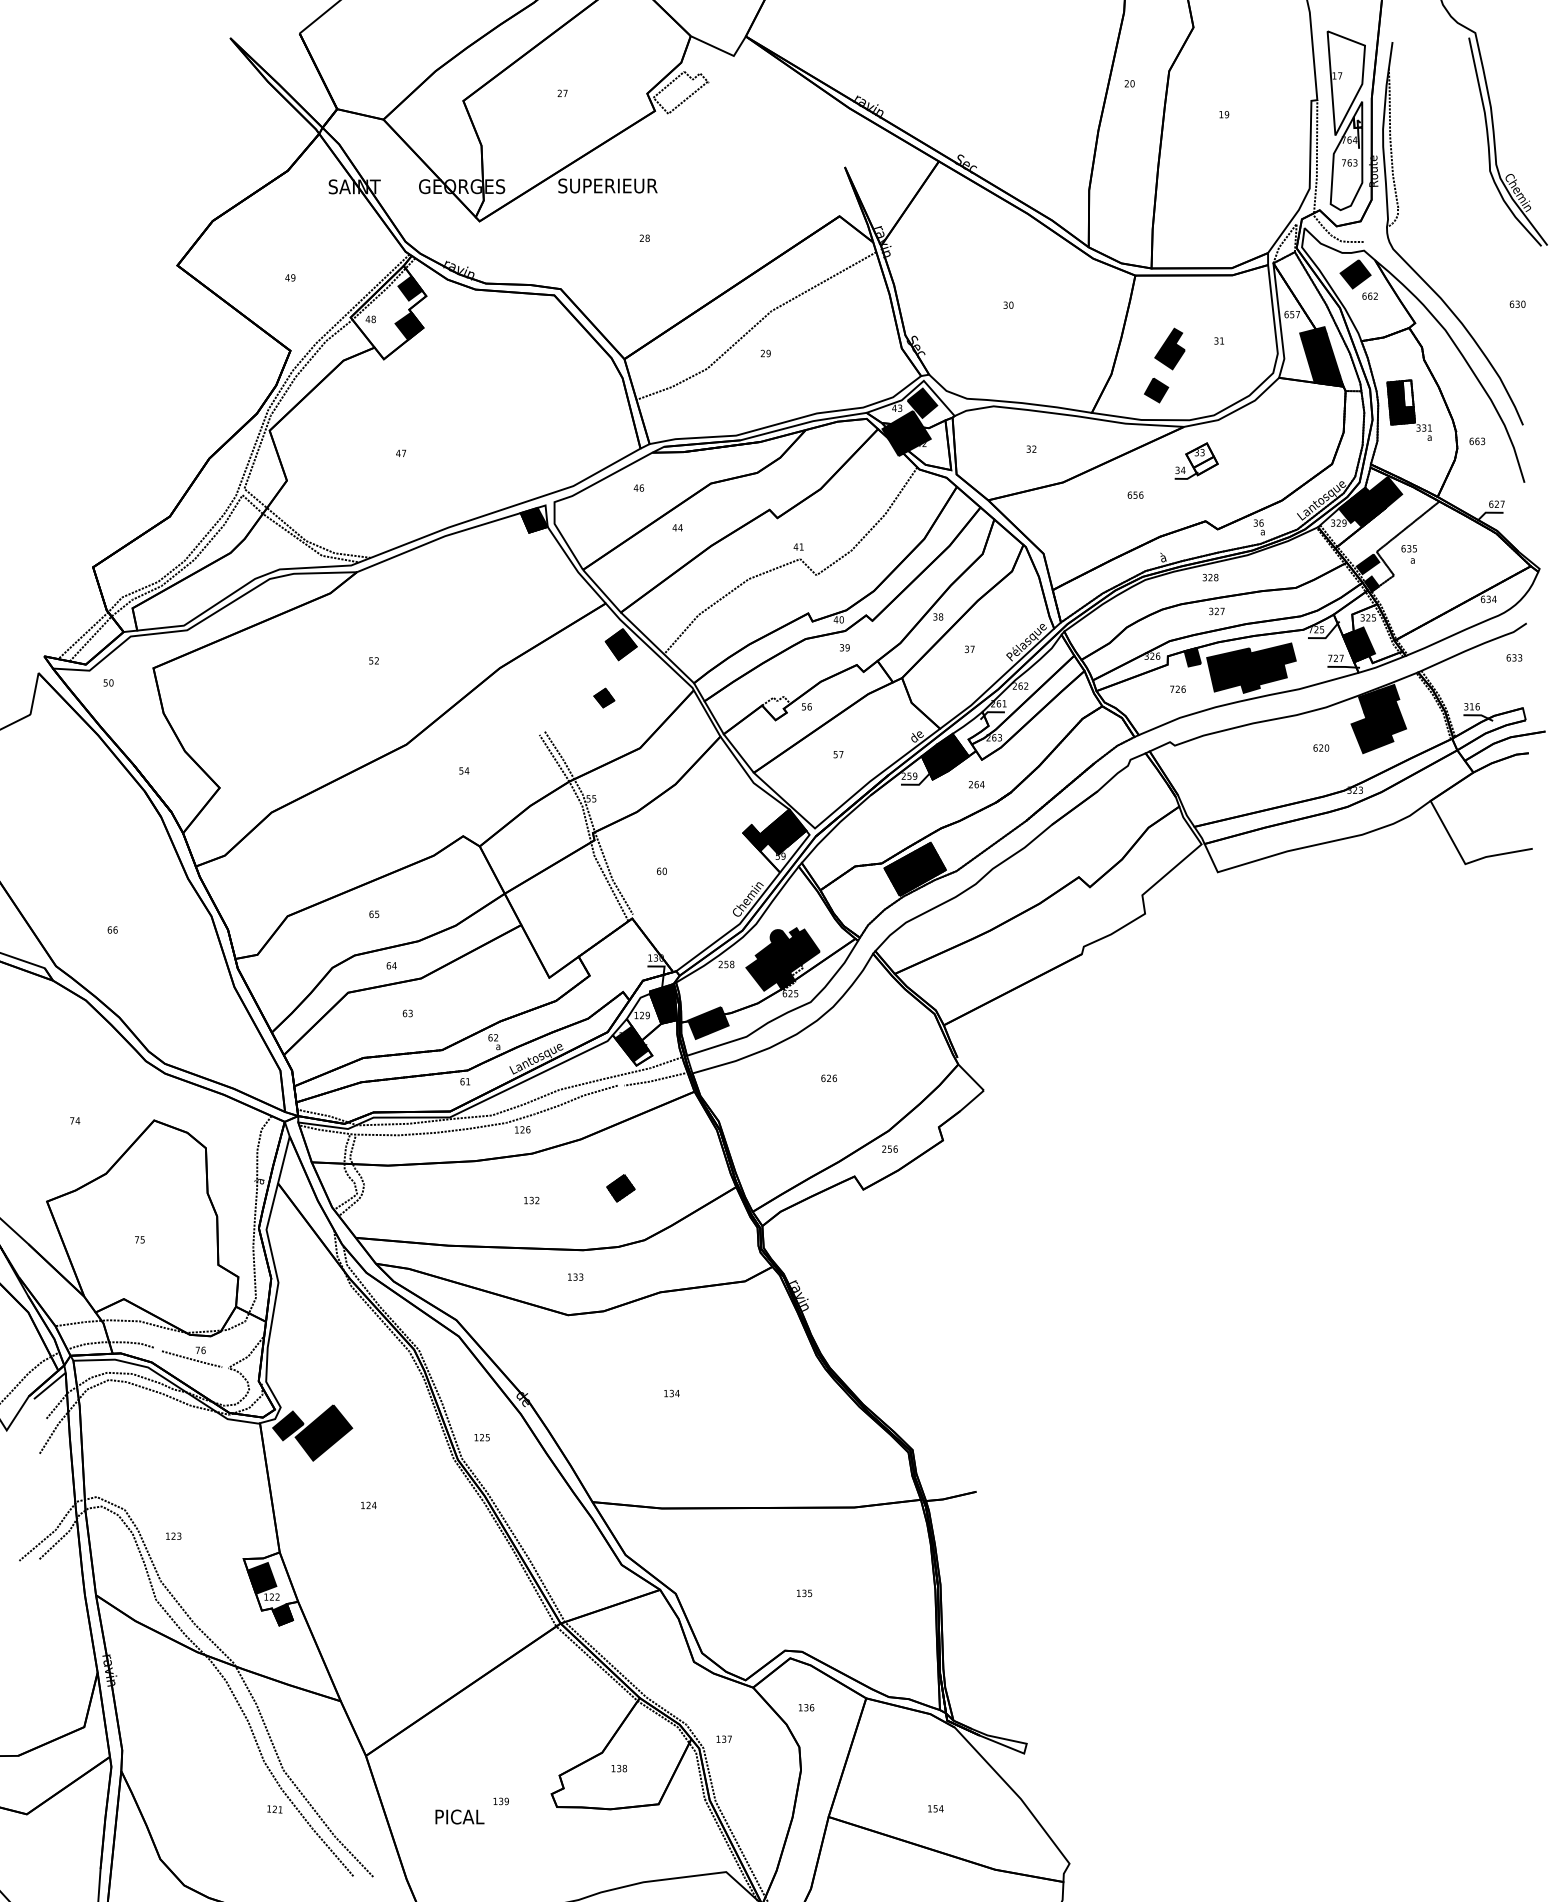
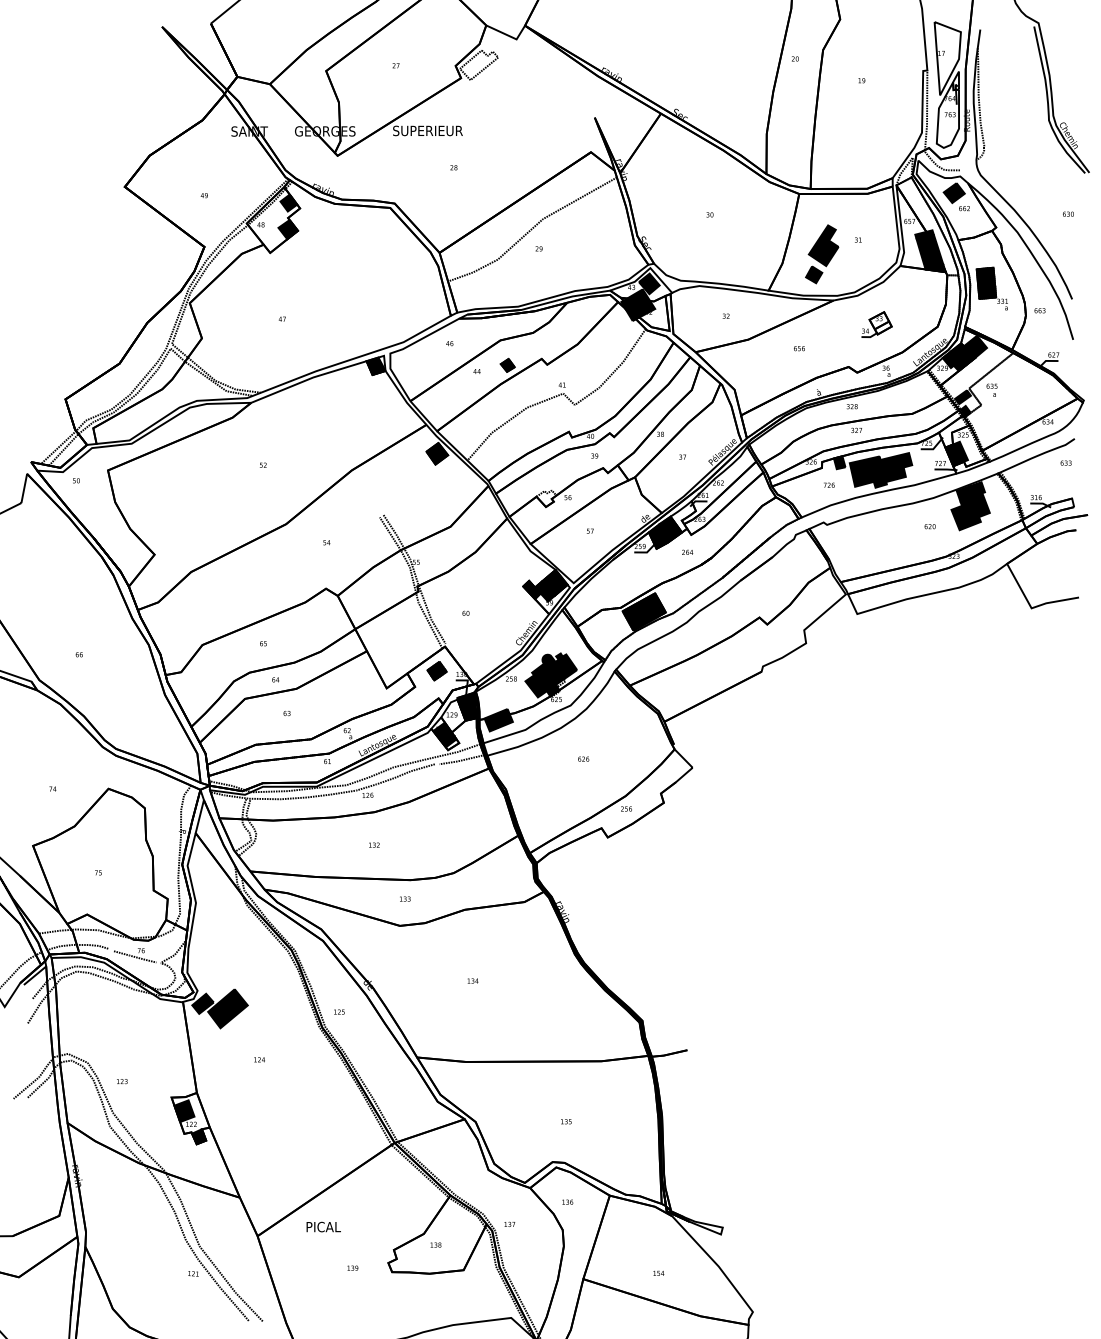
part: (1169, 348) -> (823, 245), size x1.43
fill: (1407, 393) -> (990, 277), added
part: (1196, 460) -> (876, 324), moved
part: (604, 697) -> (507, 365), moved
part: (620, 1188) -> (436, 671), moved
text: (459, 1816) -> (323, 1226), moved

